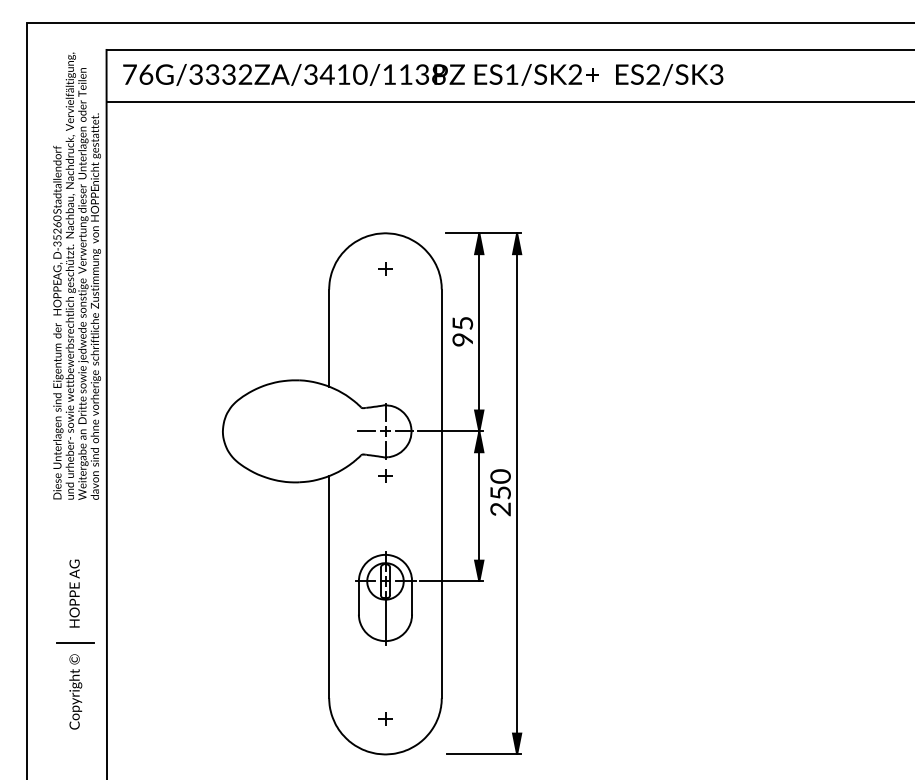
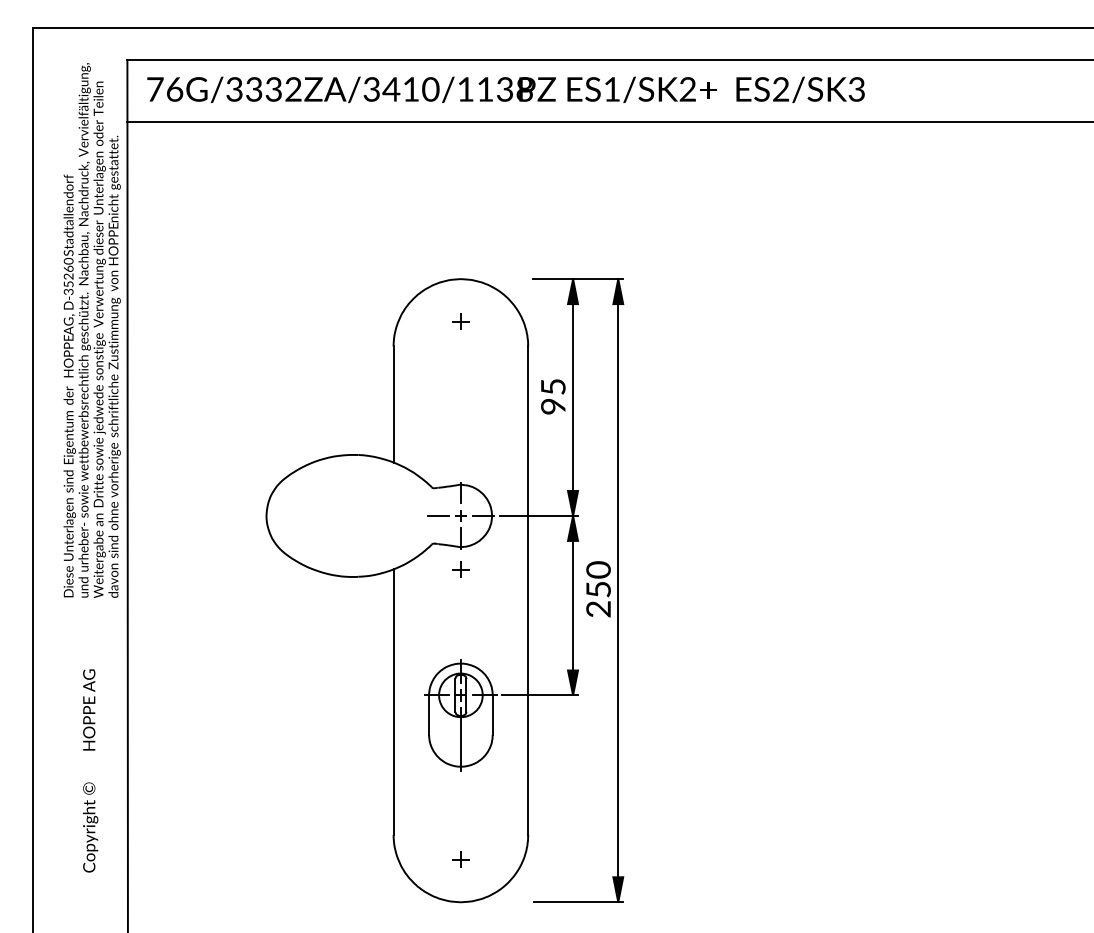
line: (75, 642) -> (90, 768), removed

